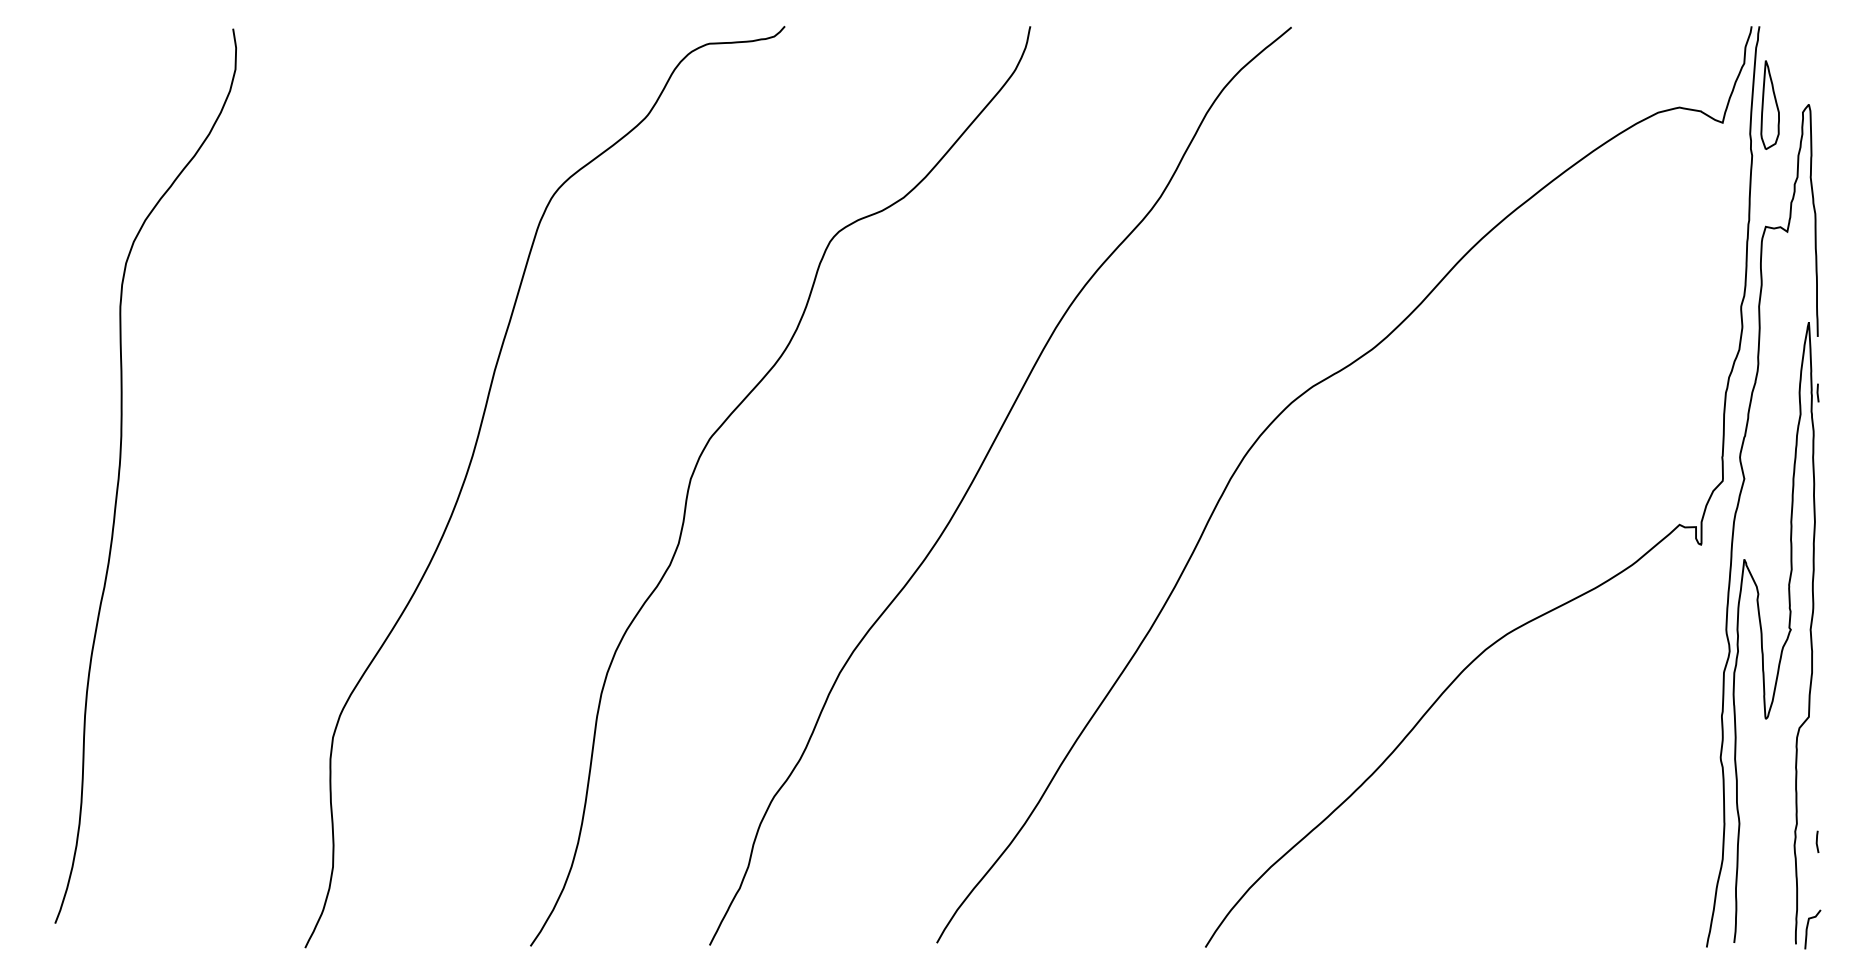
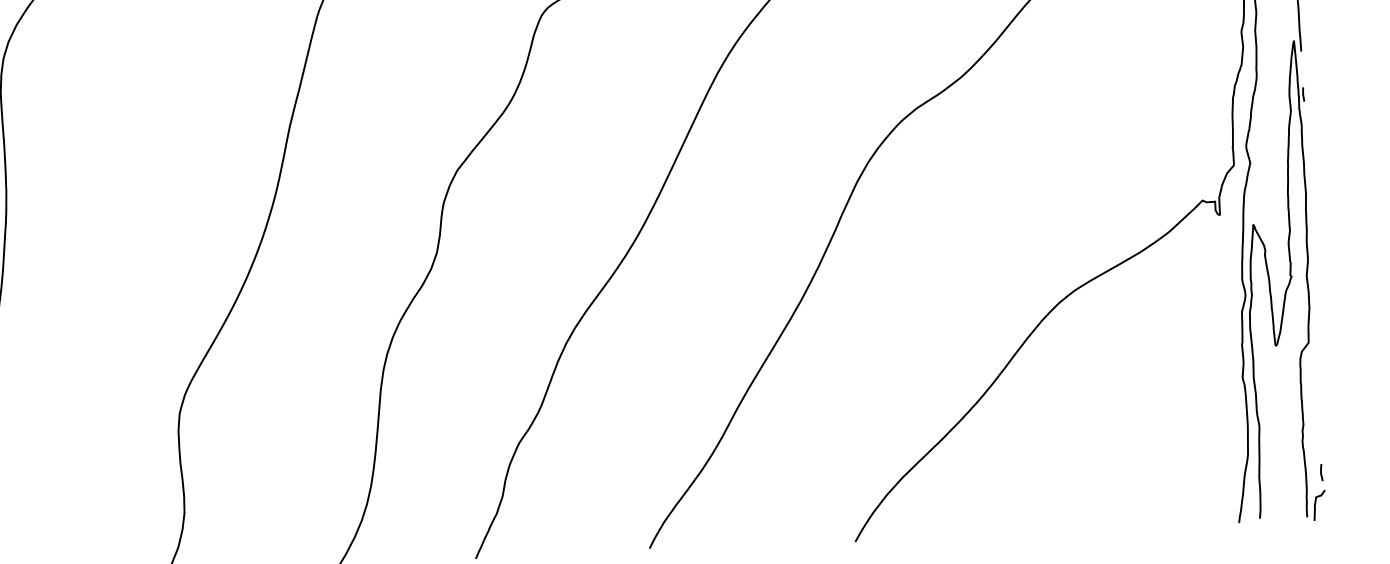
line: (1817, 841) -> (1321, 472), moved

